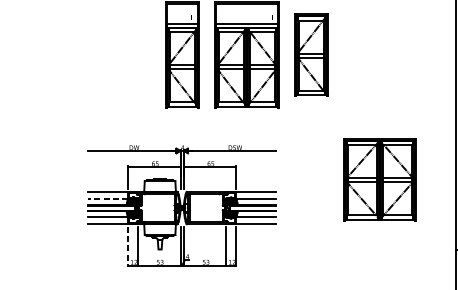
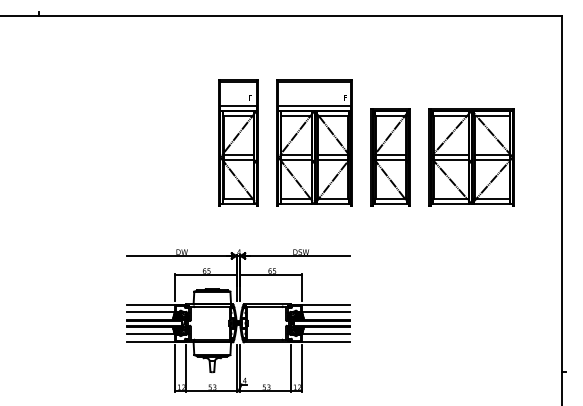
part: (311, 55) -> (390, 157), moved
part: (379, 180) -> (471, 157), moved
line: (108, 198) -> (151, 312), dashed -> solid
line: (127, 247) -> (174, 369), dashed -> solid

